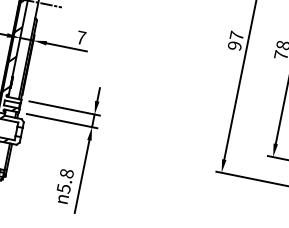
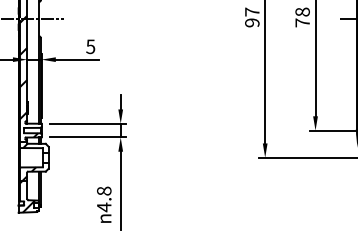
text: (81, 37) -> (90, 46), 7 -> 5
text: (64, 188) -> (104, 207), n5.8 -> n4.8

